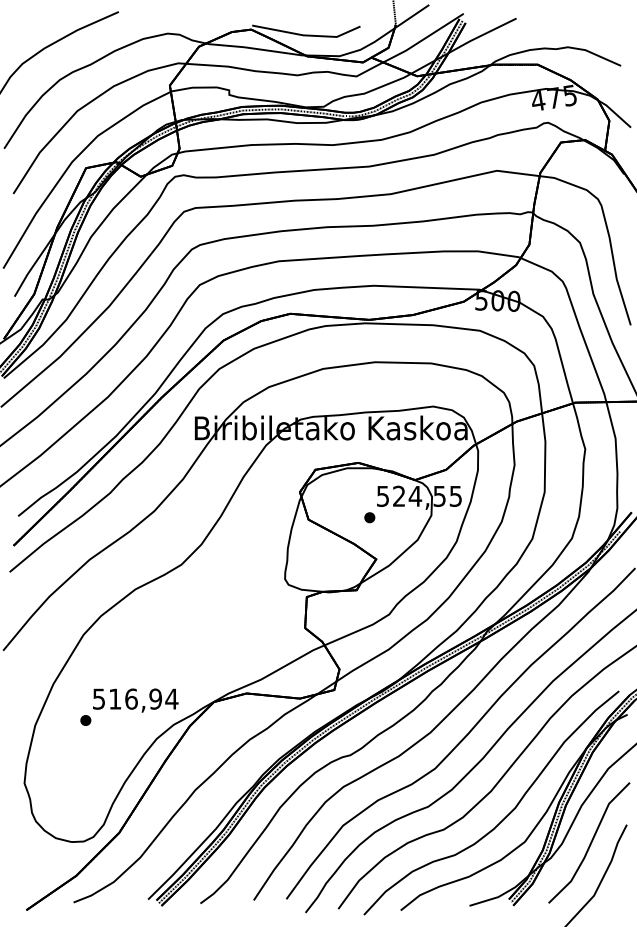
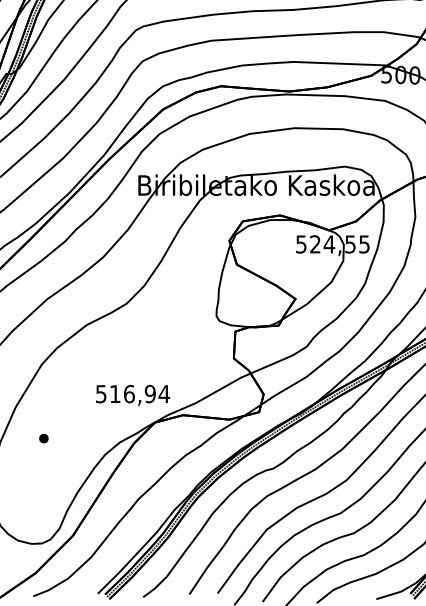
part: (369, 517) -> (289, 262), removed
text: (135, 700) -> (132, 395), moved

